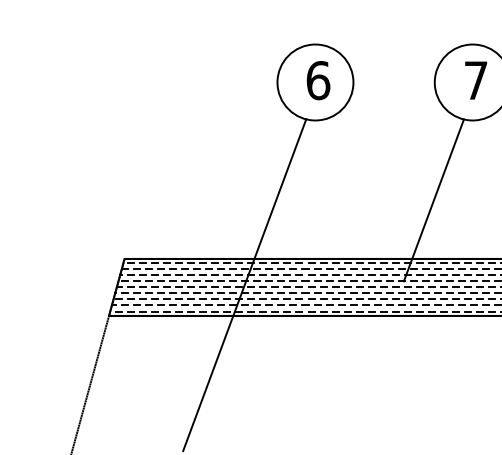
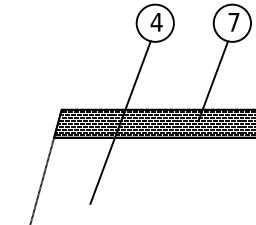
text: (317, 78) -> (156, 21), 6 -> 4

